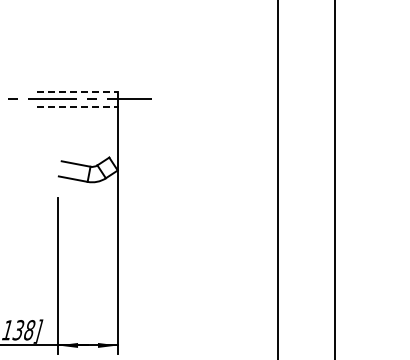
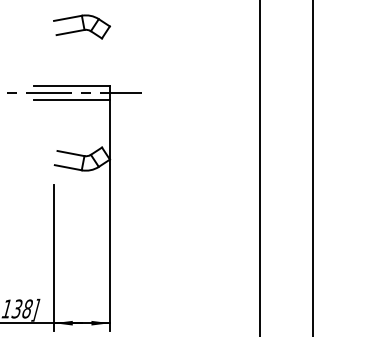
part: (87, 28) -> (81, 26), added
line: (77, 91) -> (72, 85), dashed -> solid
line: (77, 107) -> (72, 100), dashed -> solid

